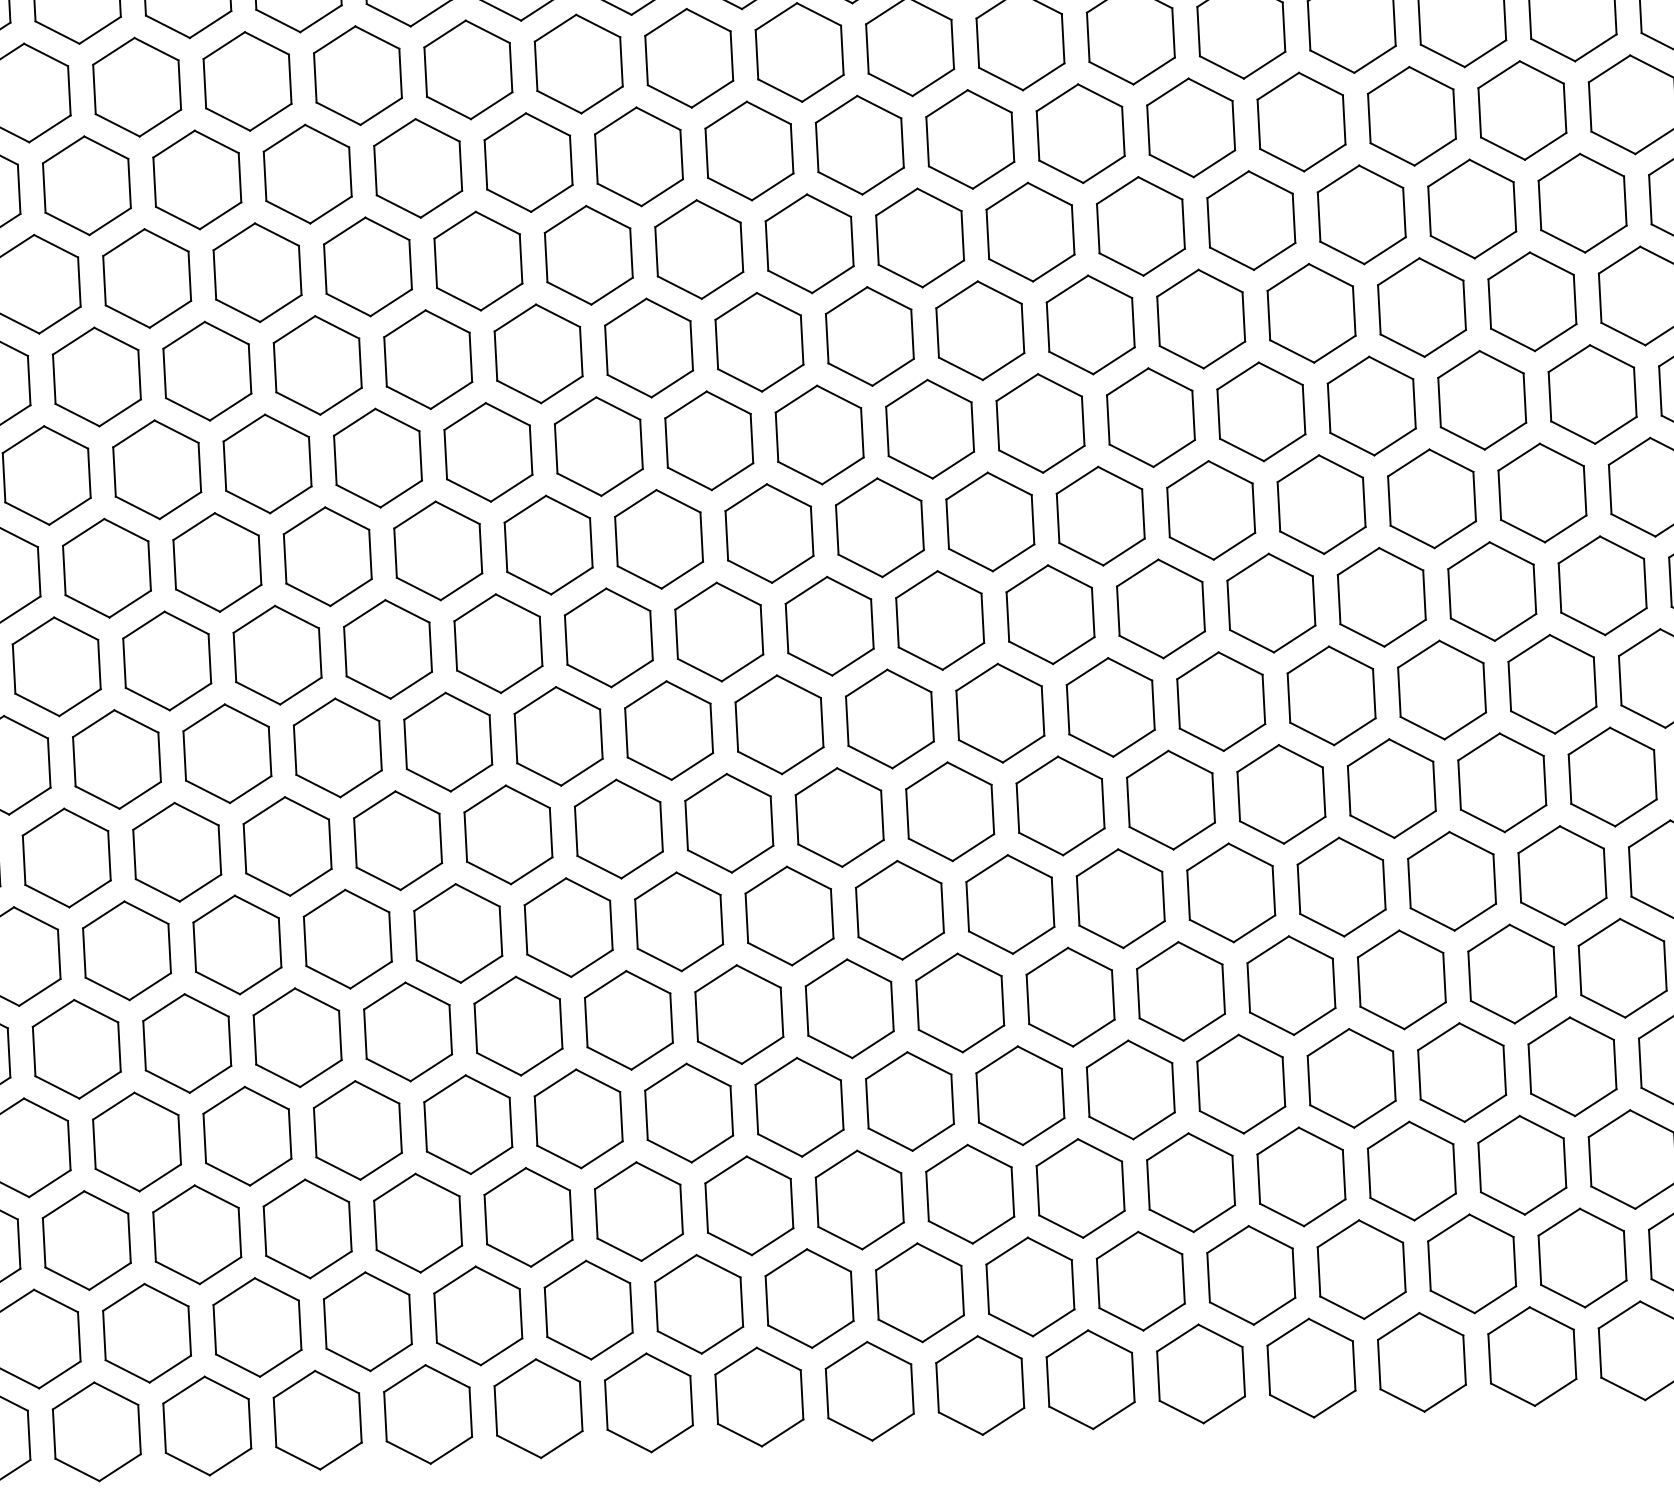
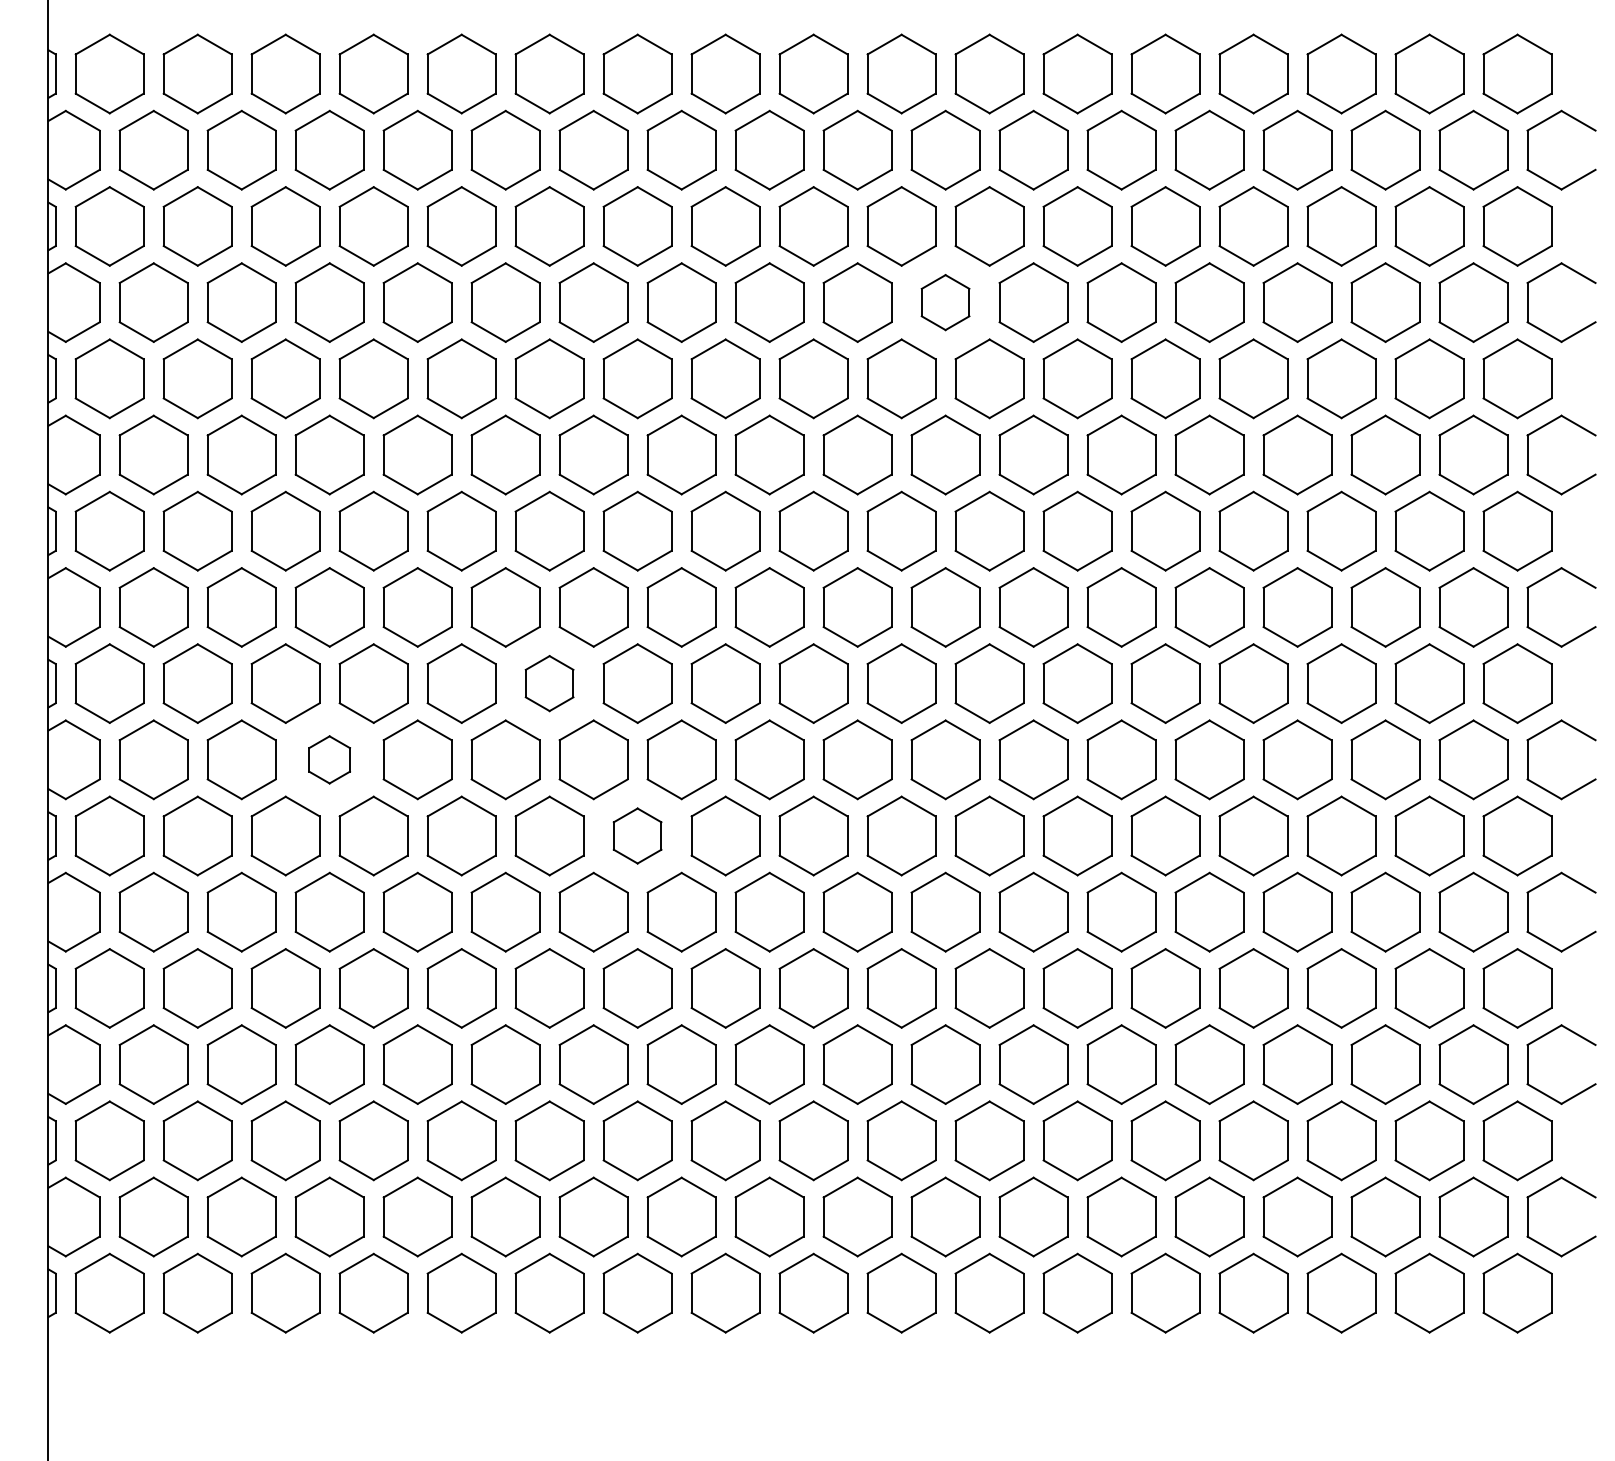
part: (970, 139) -> (945, 302), size x0.7
part: (498, 643) -> (549, 683), size x0.7
part: (227, 753) -> (329, 759), size x0.6
part: (618, 828) -> (637, 835), size x0.7

